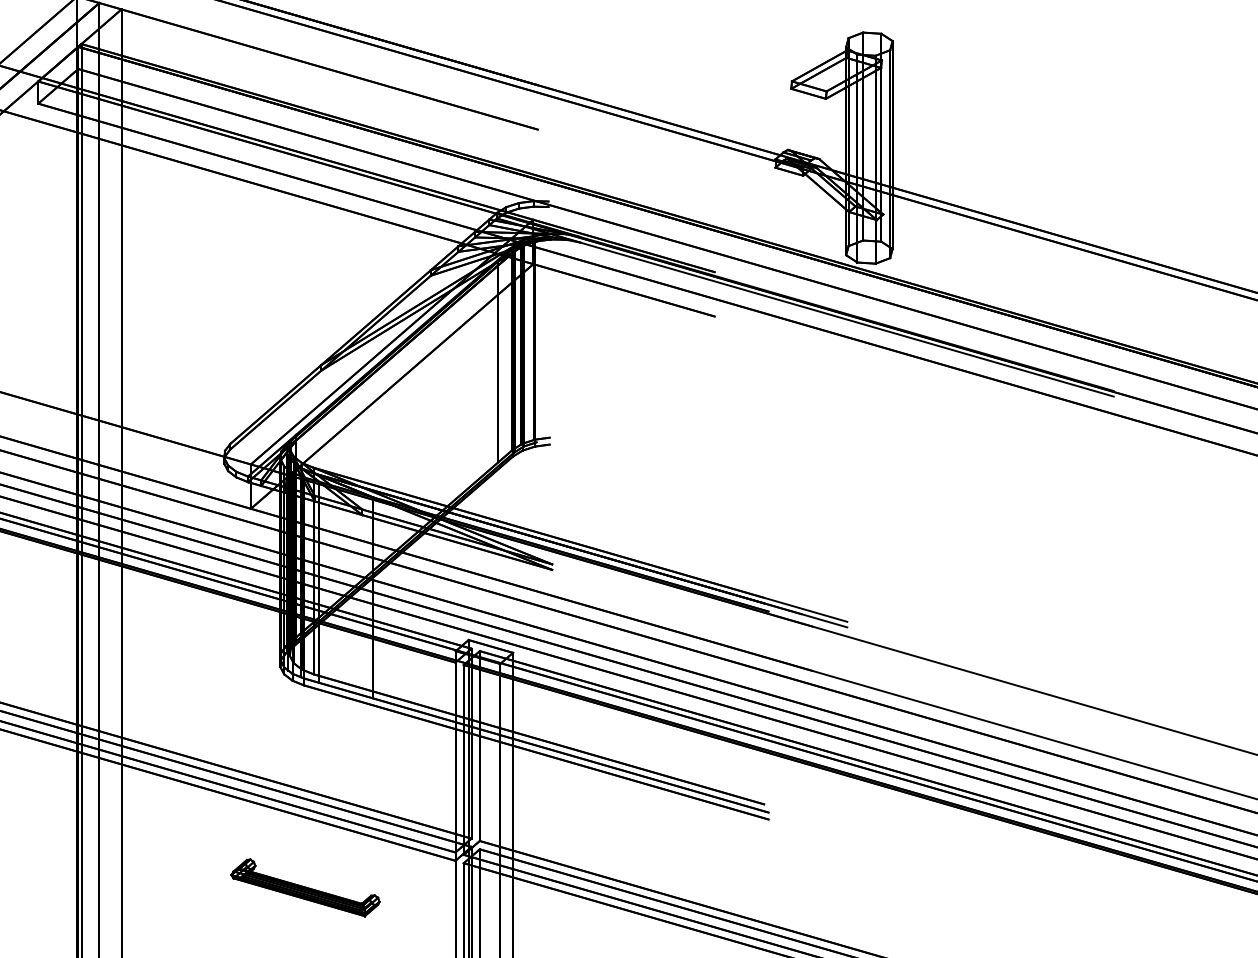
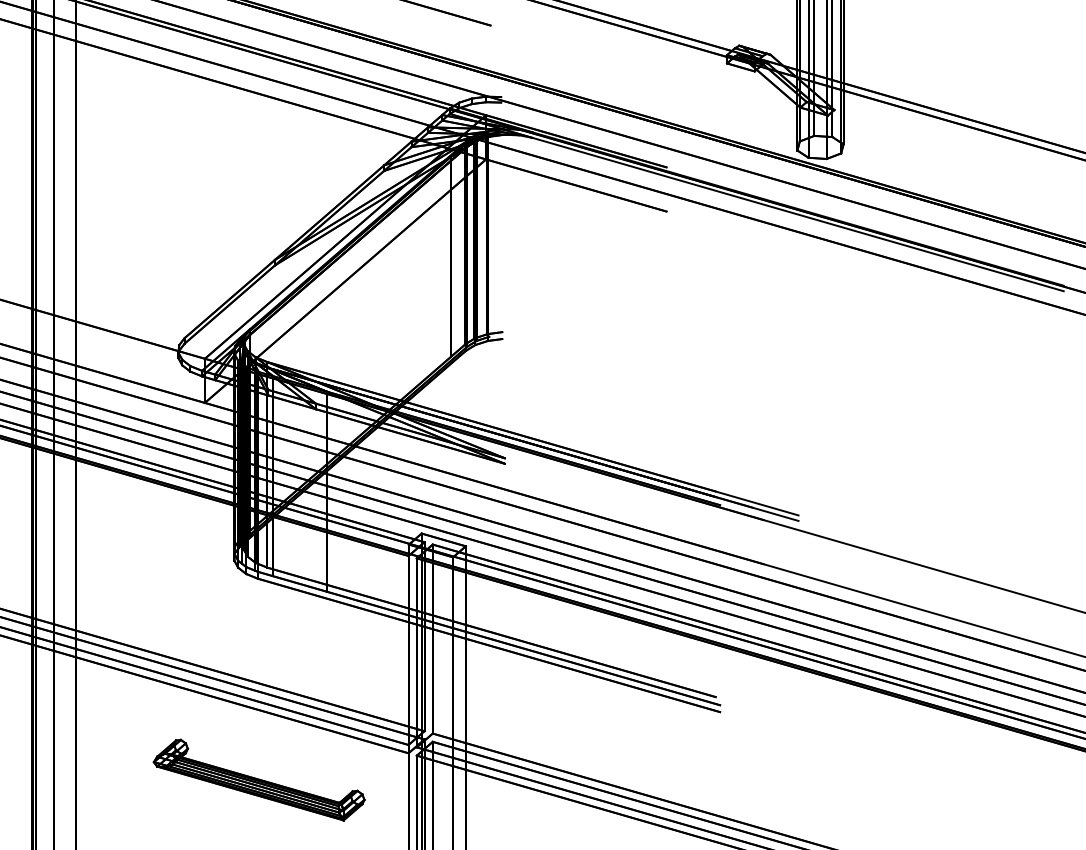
part: (305, 887) -> (259, 779), size x1.43

